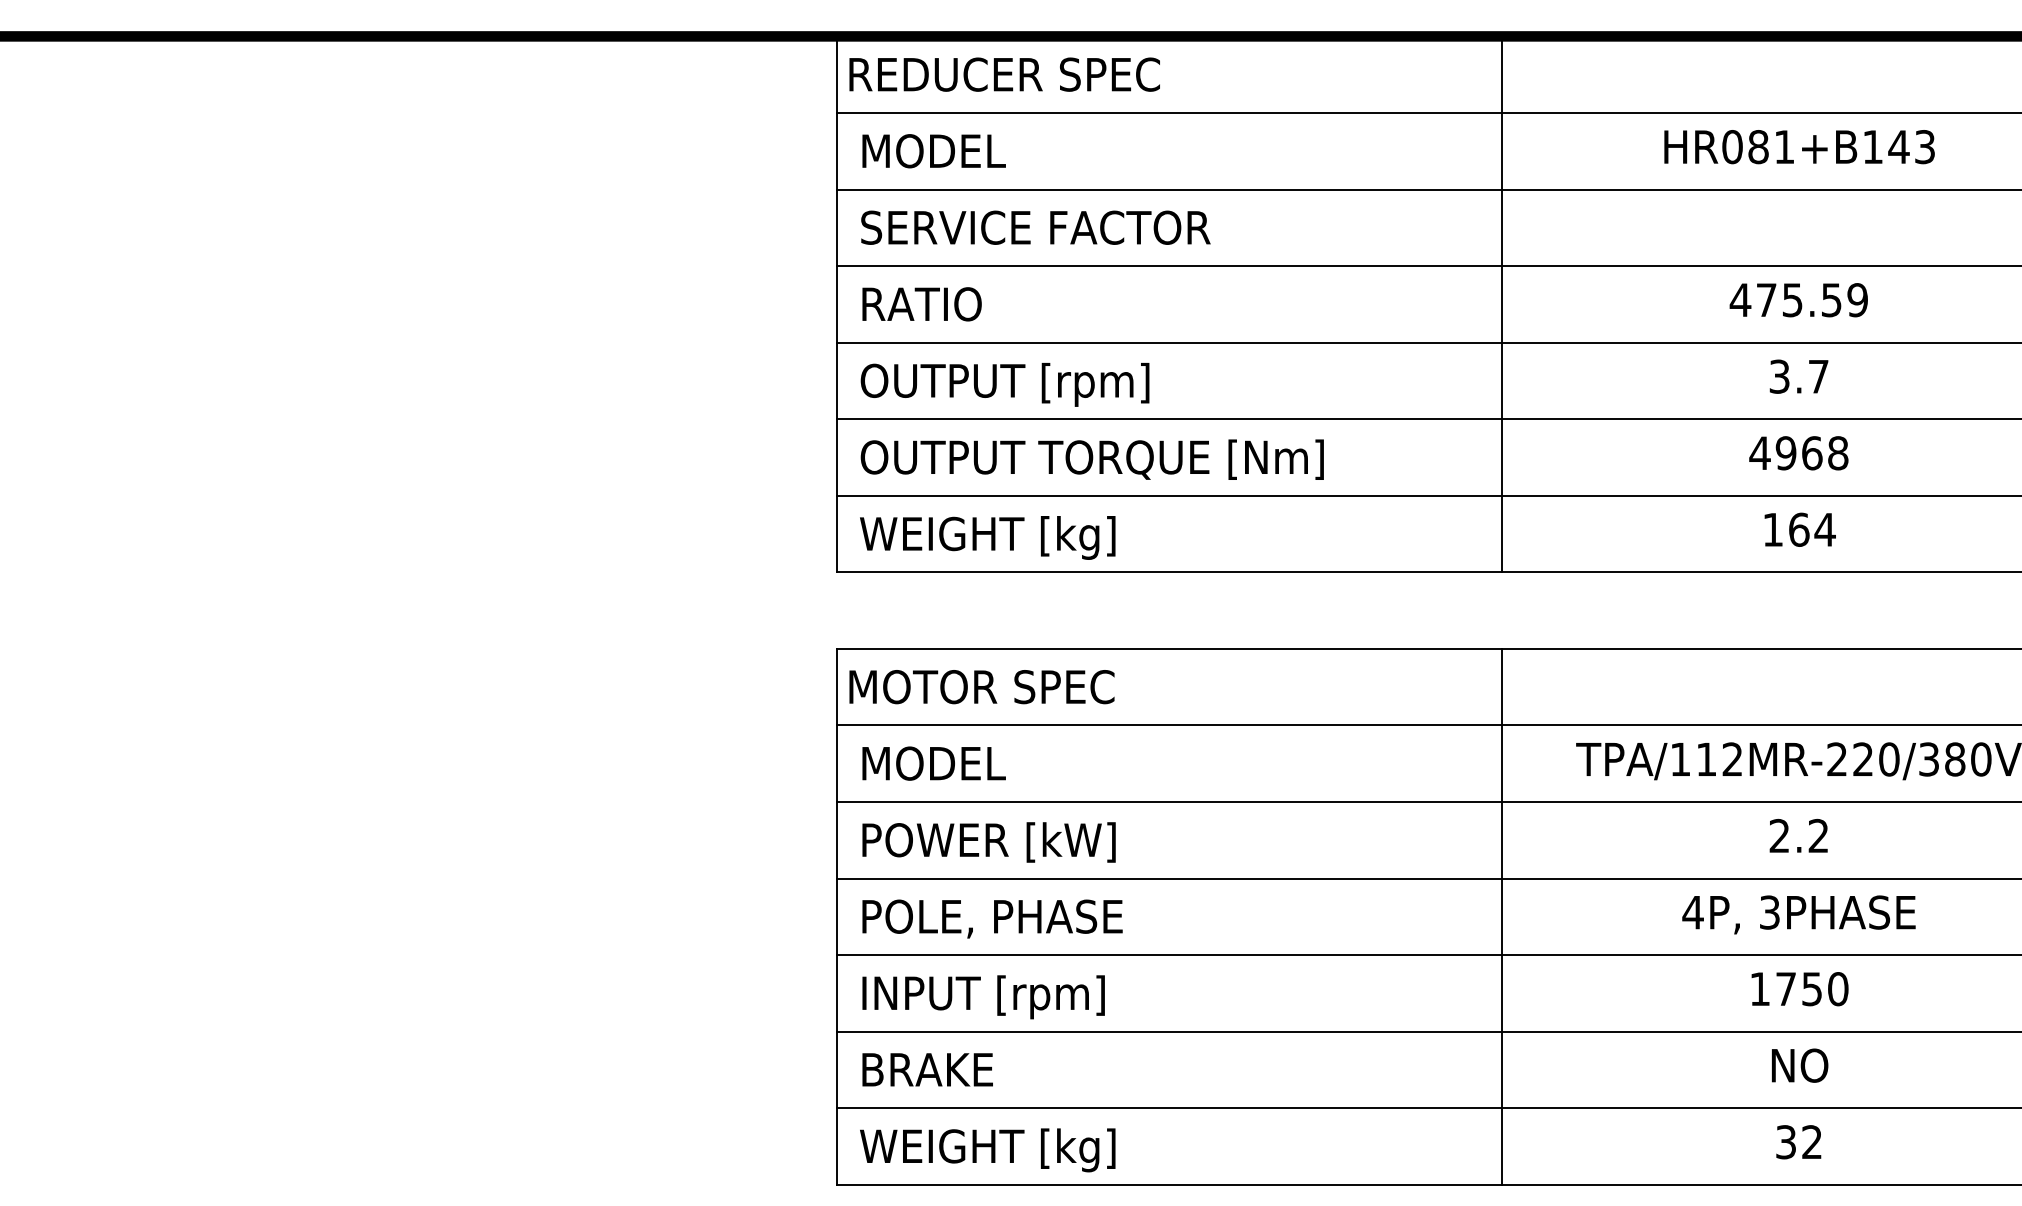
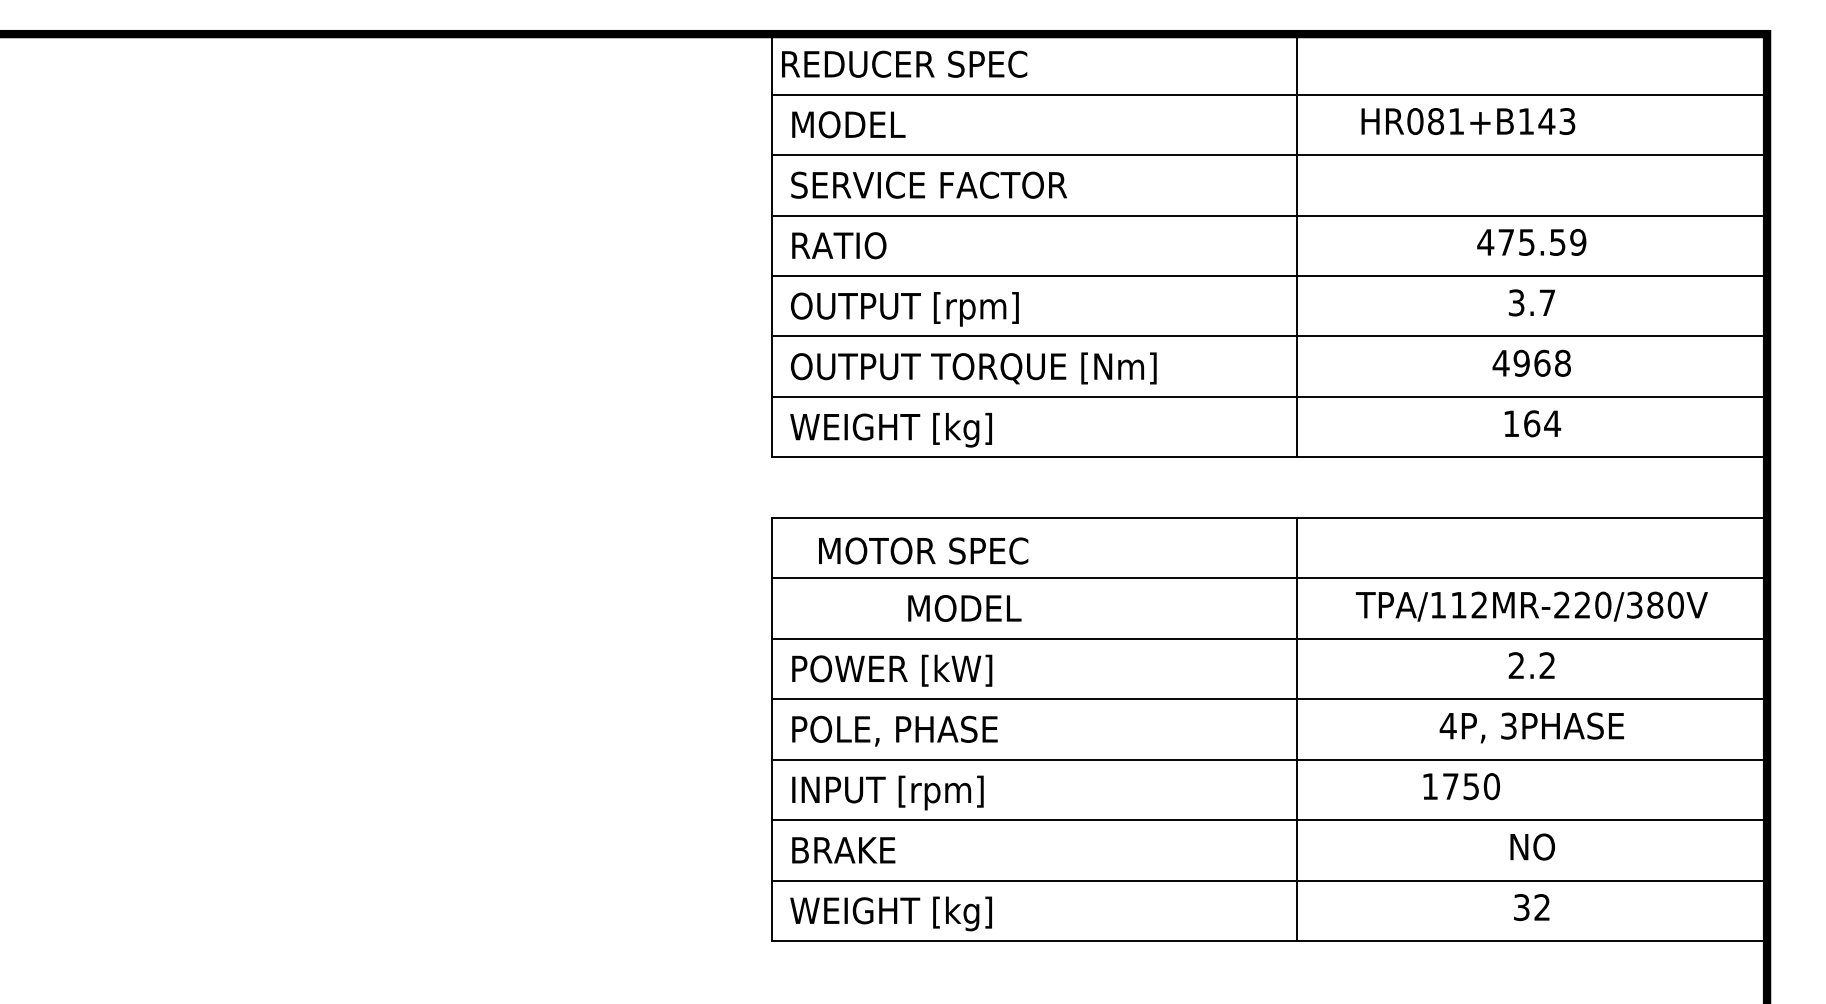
text: (1799, 147) -> (1468, 121), moved
text: (981, 686) -> (923, 550), moved
text: (933, 763) -> (964, 608), moved
text: (1799, 989) -> (1461, 786), moved

